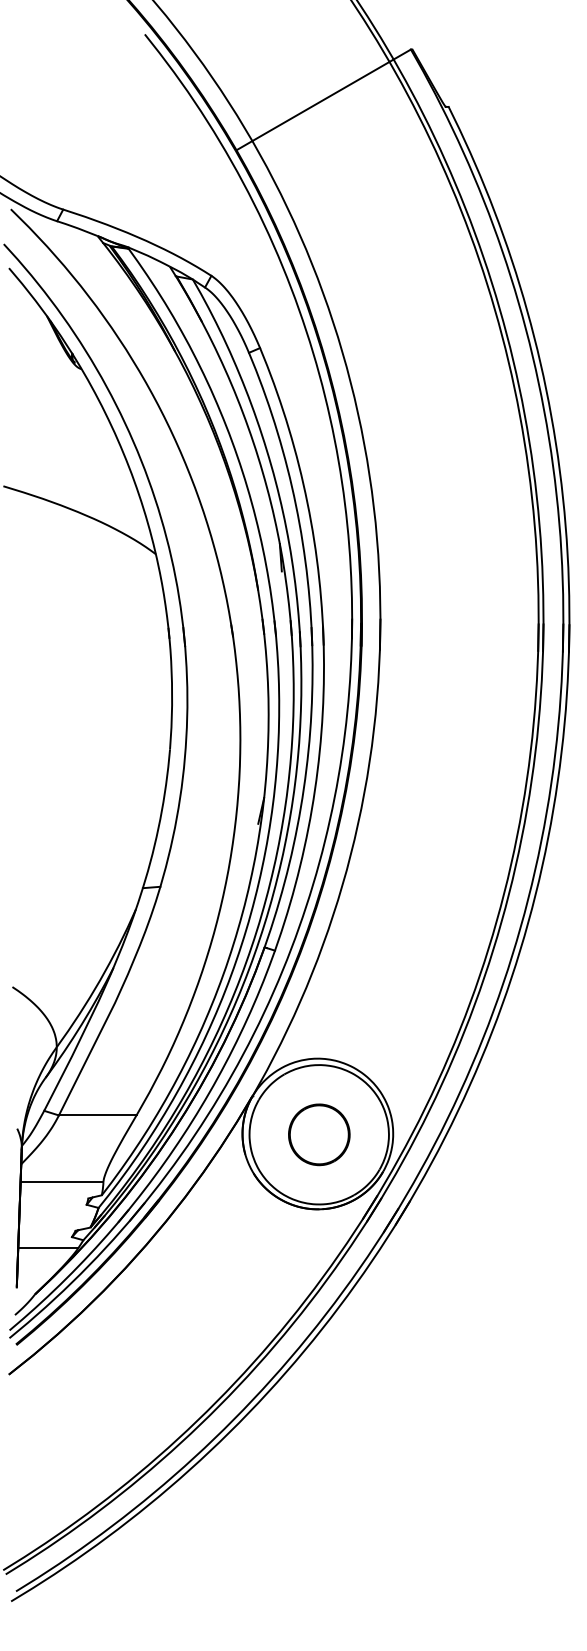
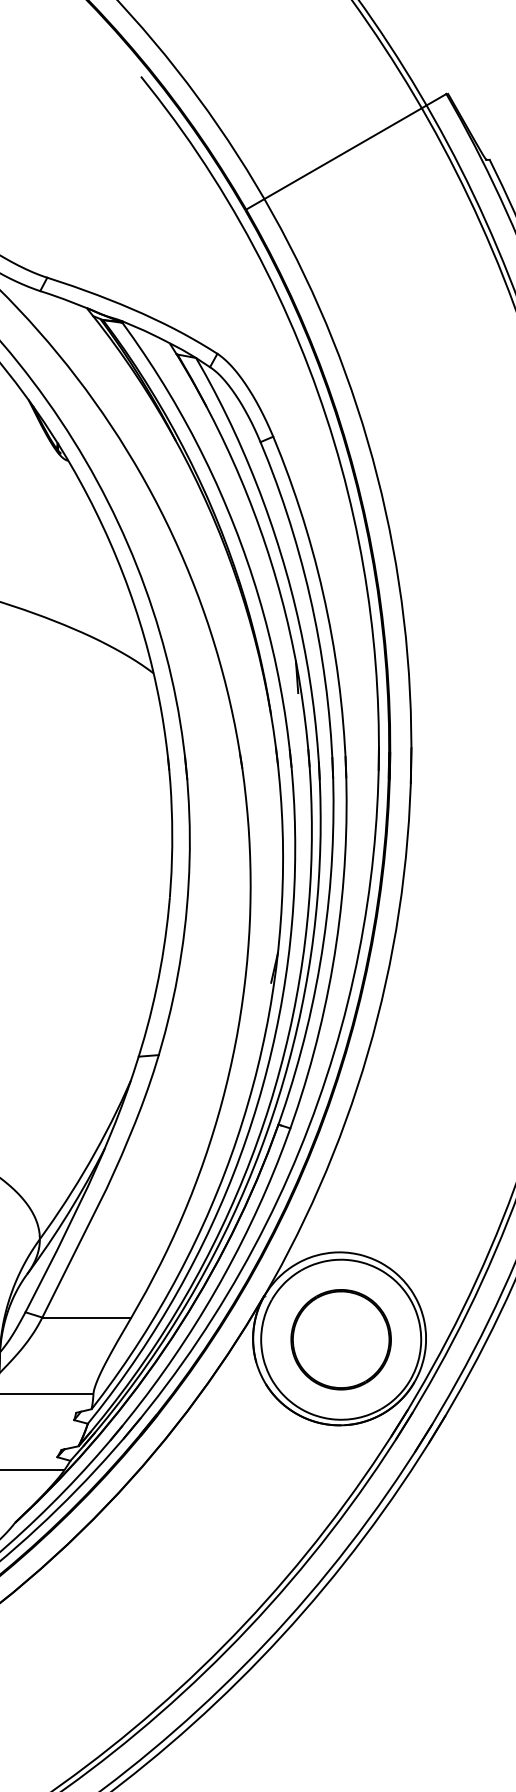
part: (319, 1134) -> (341, 1339), size x1.43

